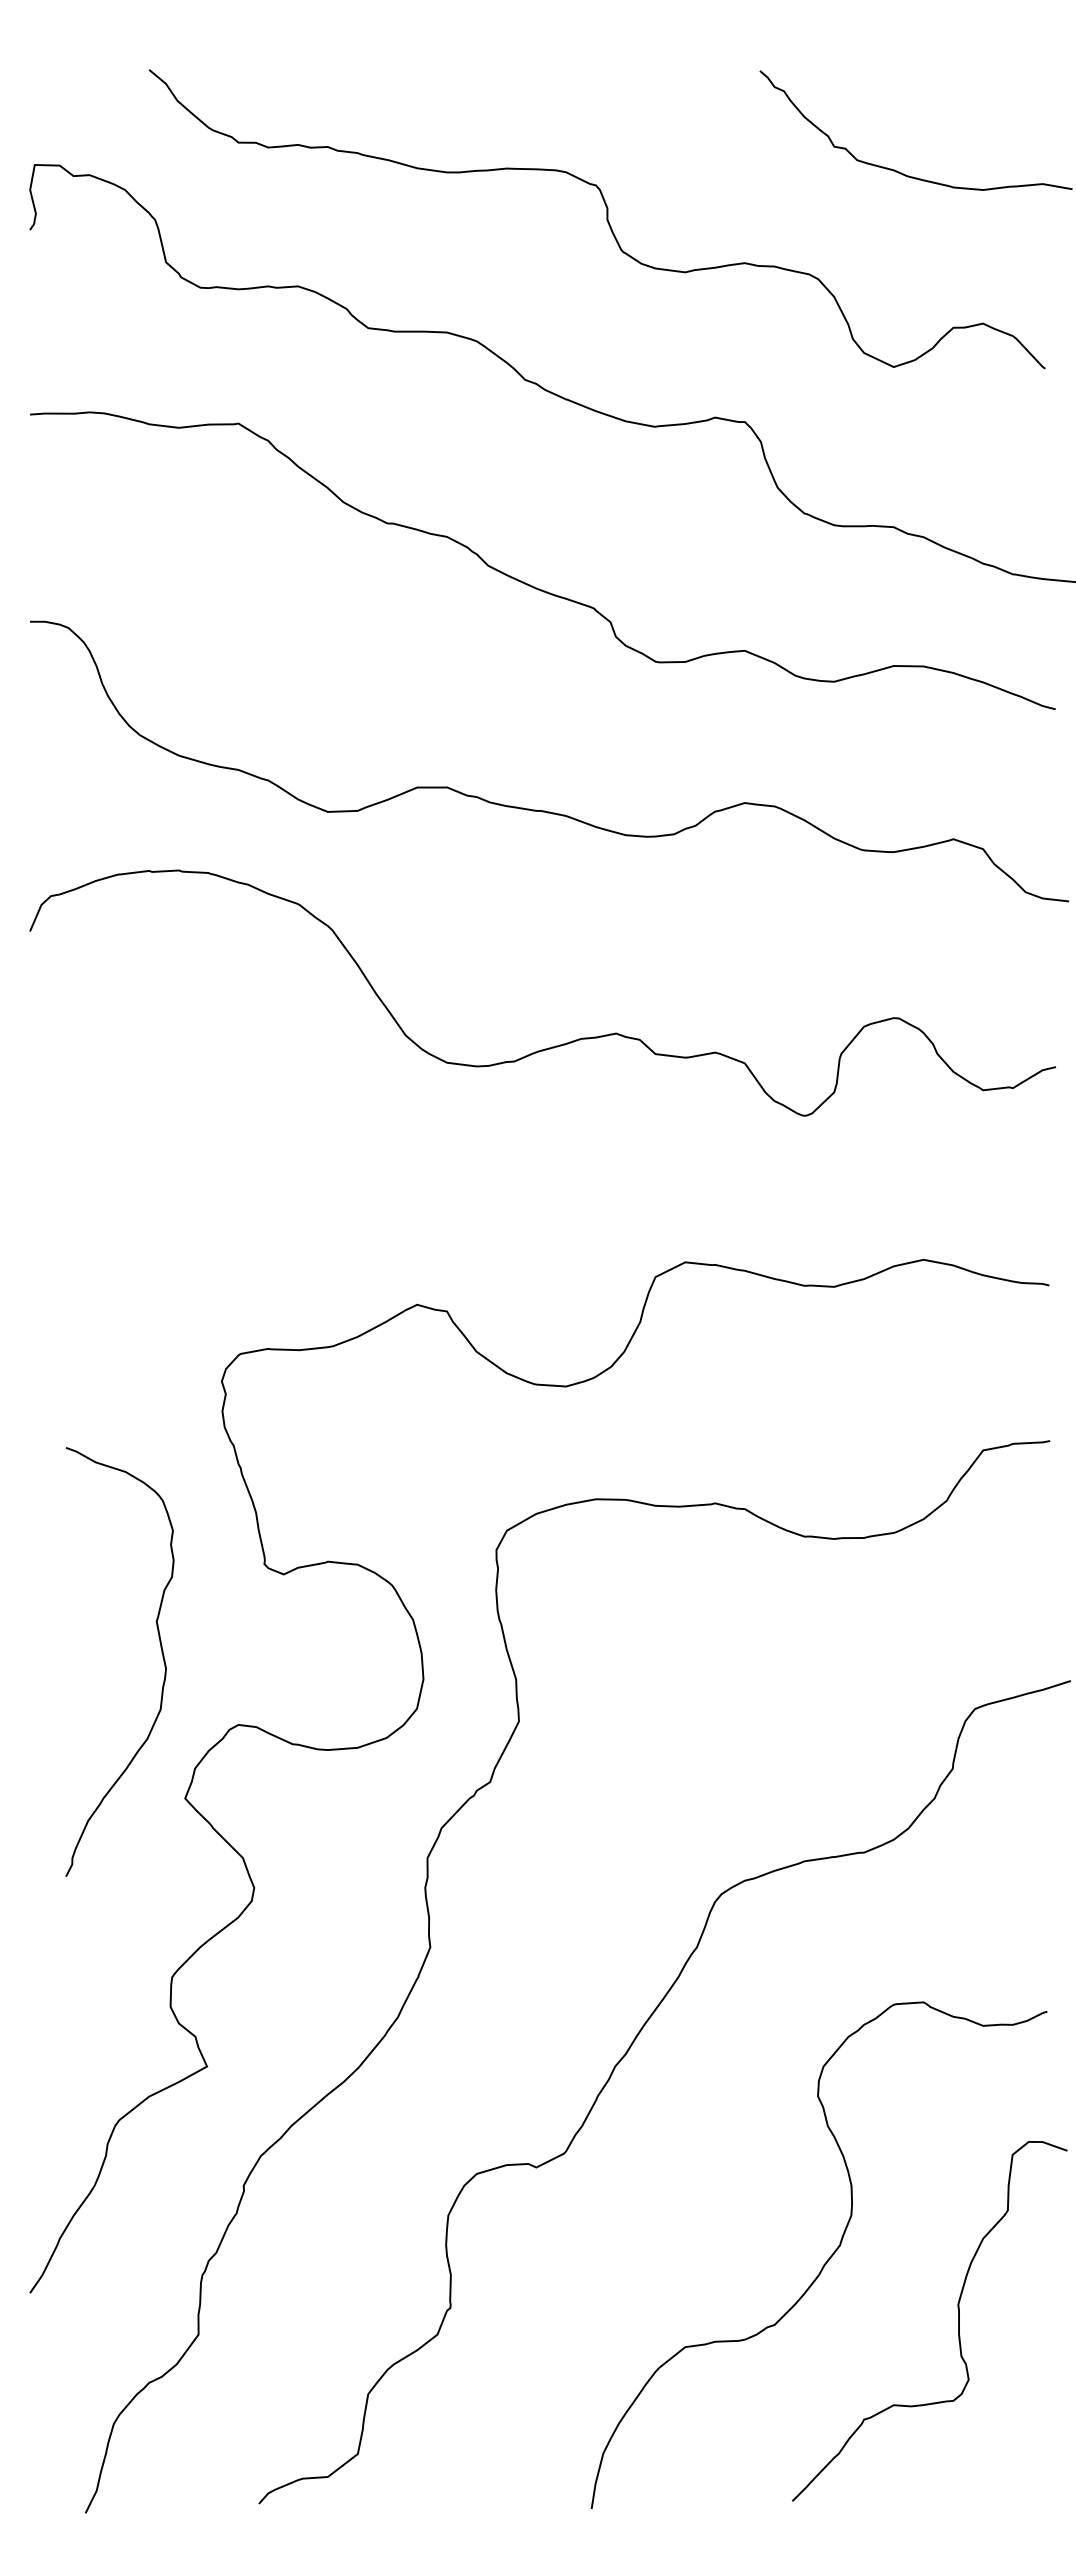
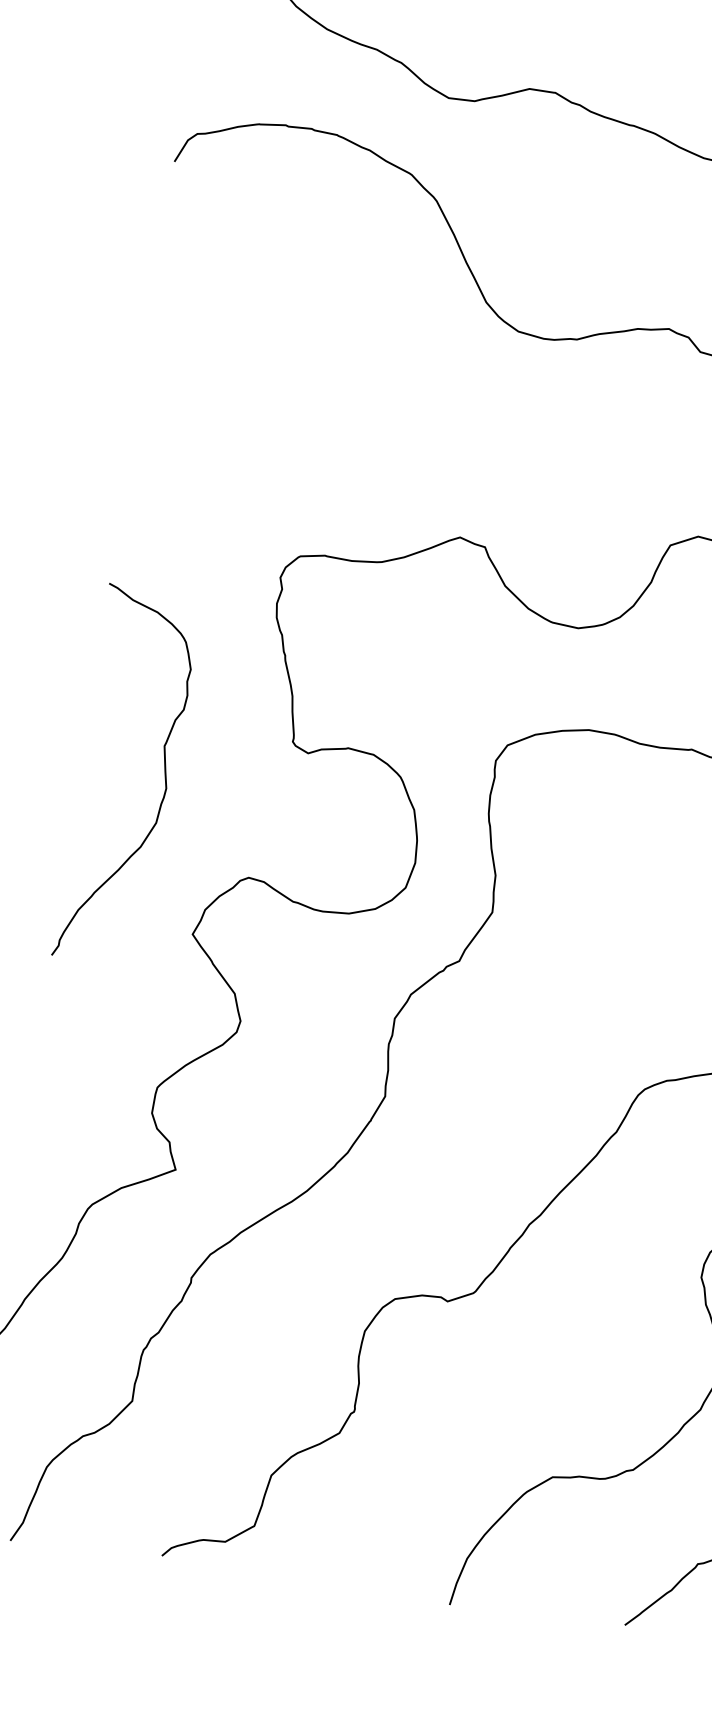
curve: (161, 1652) -> (164, 773), moved

